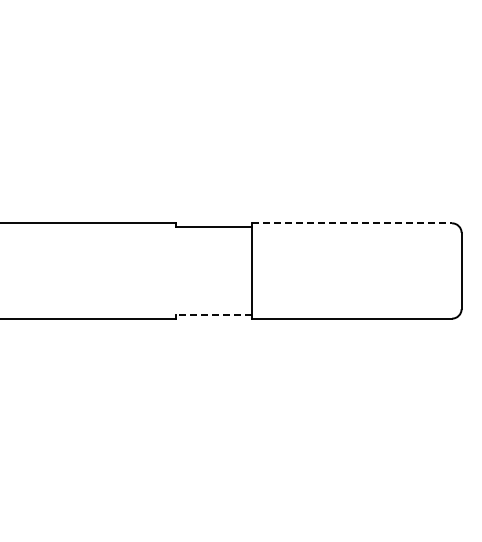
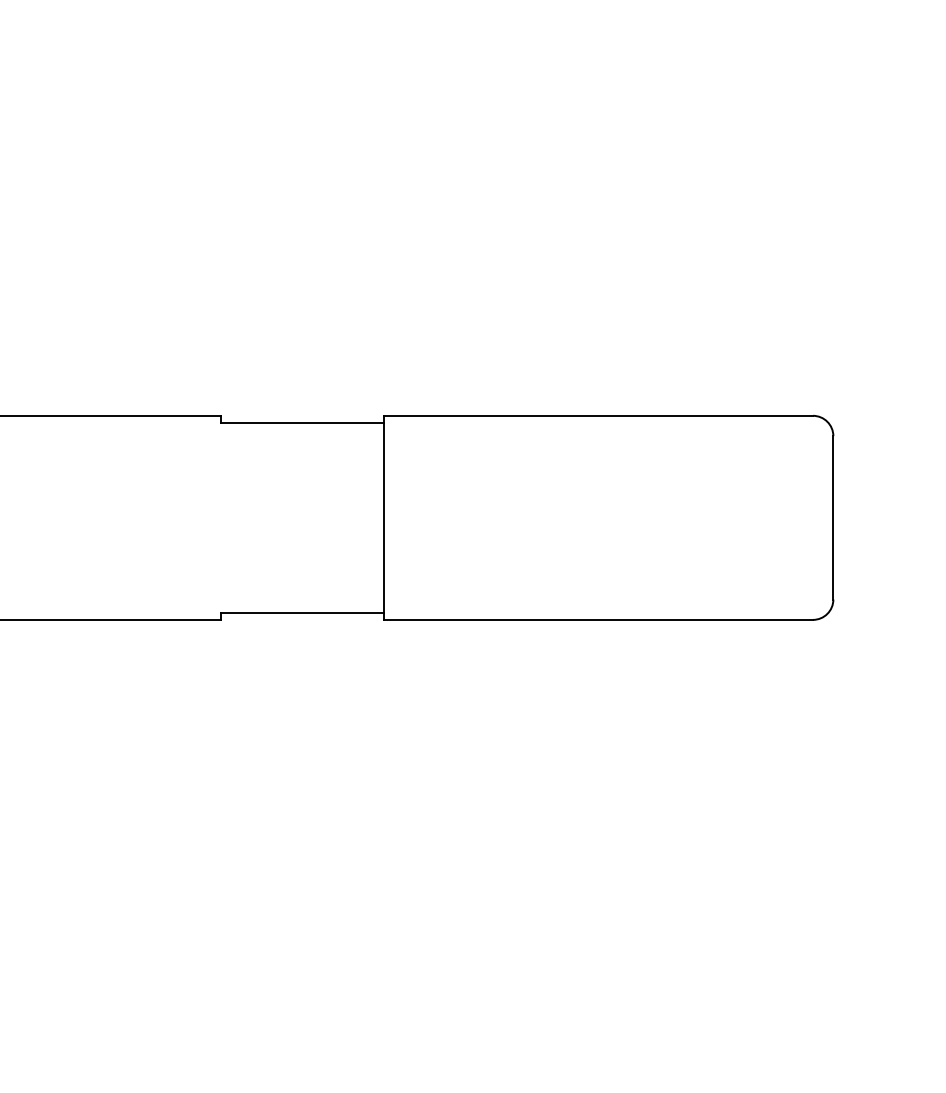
line: (352, 223) -> (599, 416), dashed -> solid
line: (213, 315) -> (302, 613), dashed -> solid

